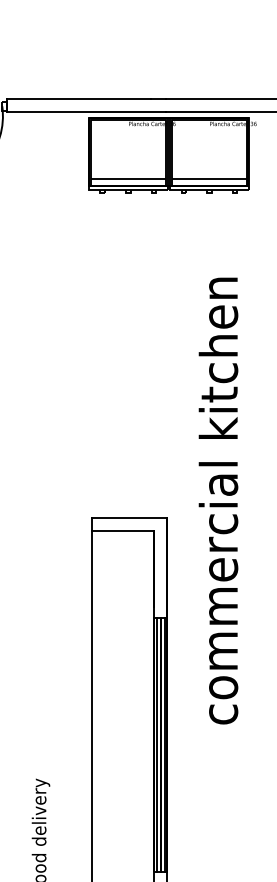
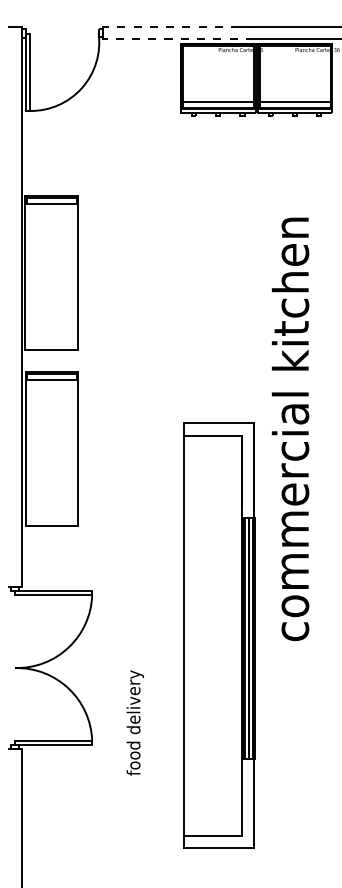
line: (78, 99) -> (170, 26), solid -> dashed
line: (86, 111) -> (178, 38), solid -> dashed
text: (218, 501) -> (290, 429), moved

